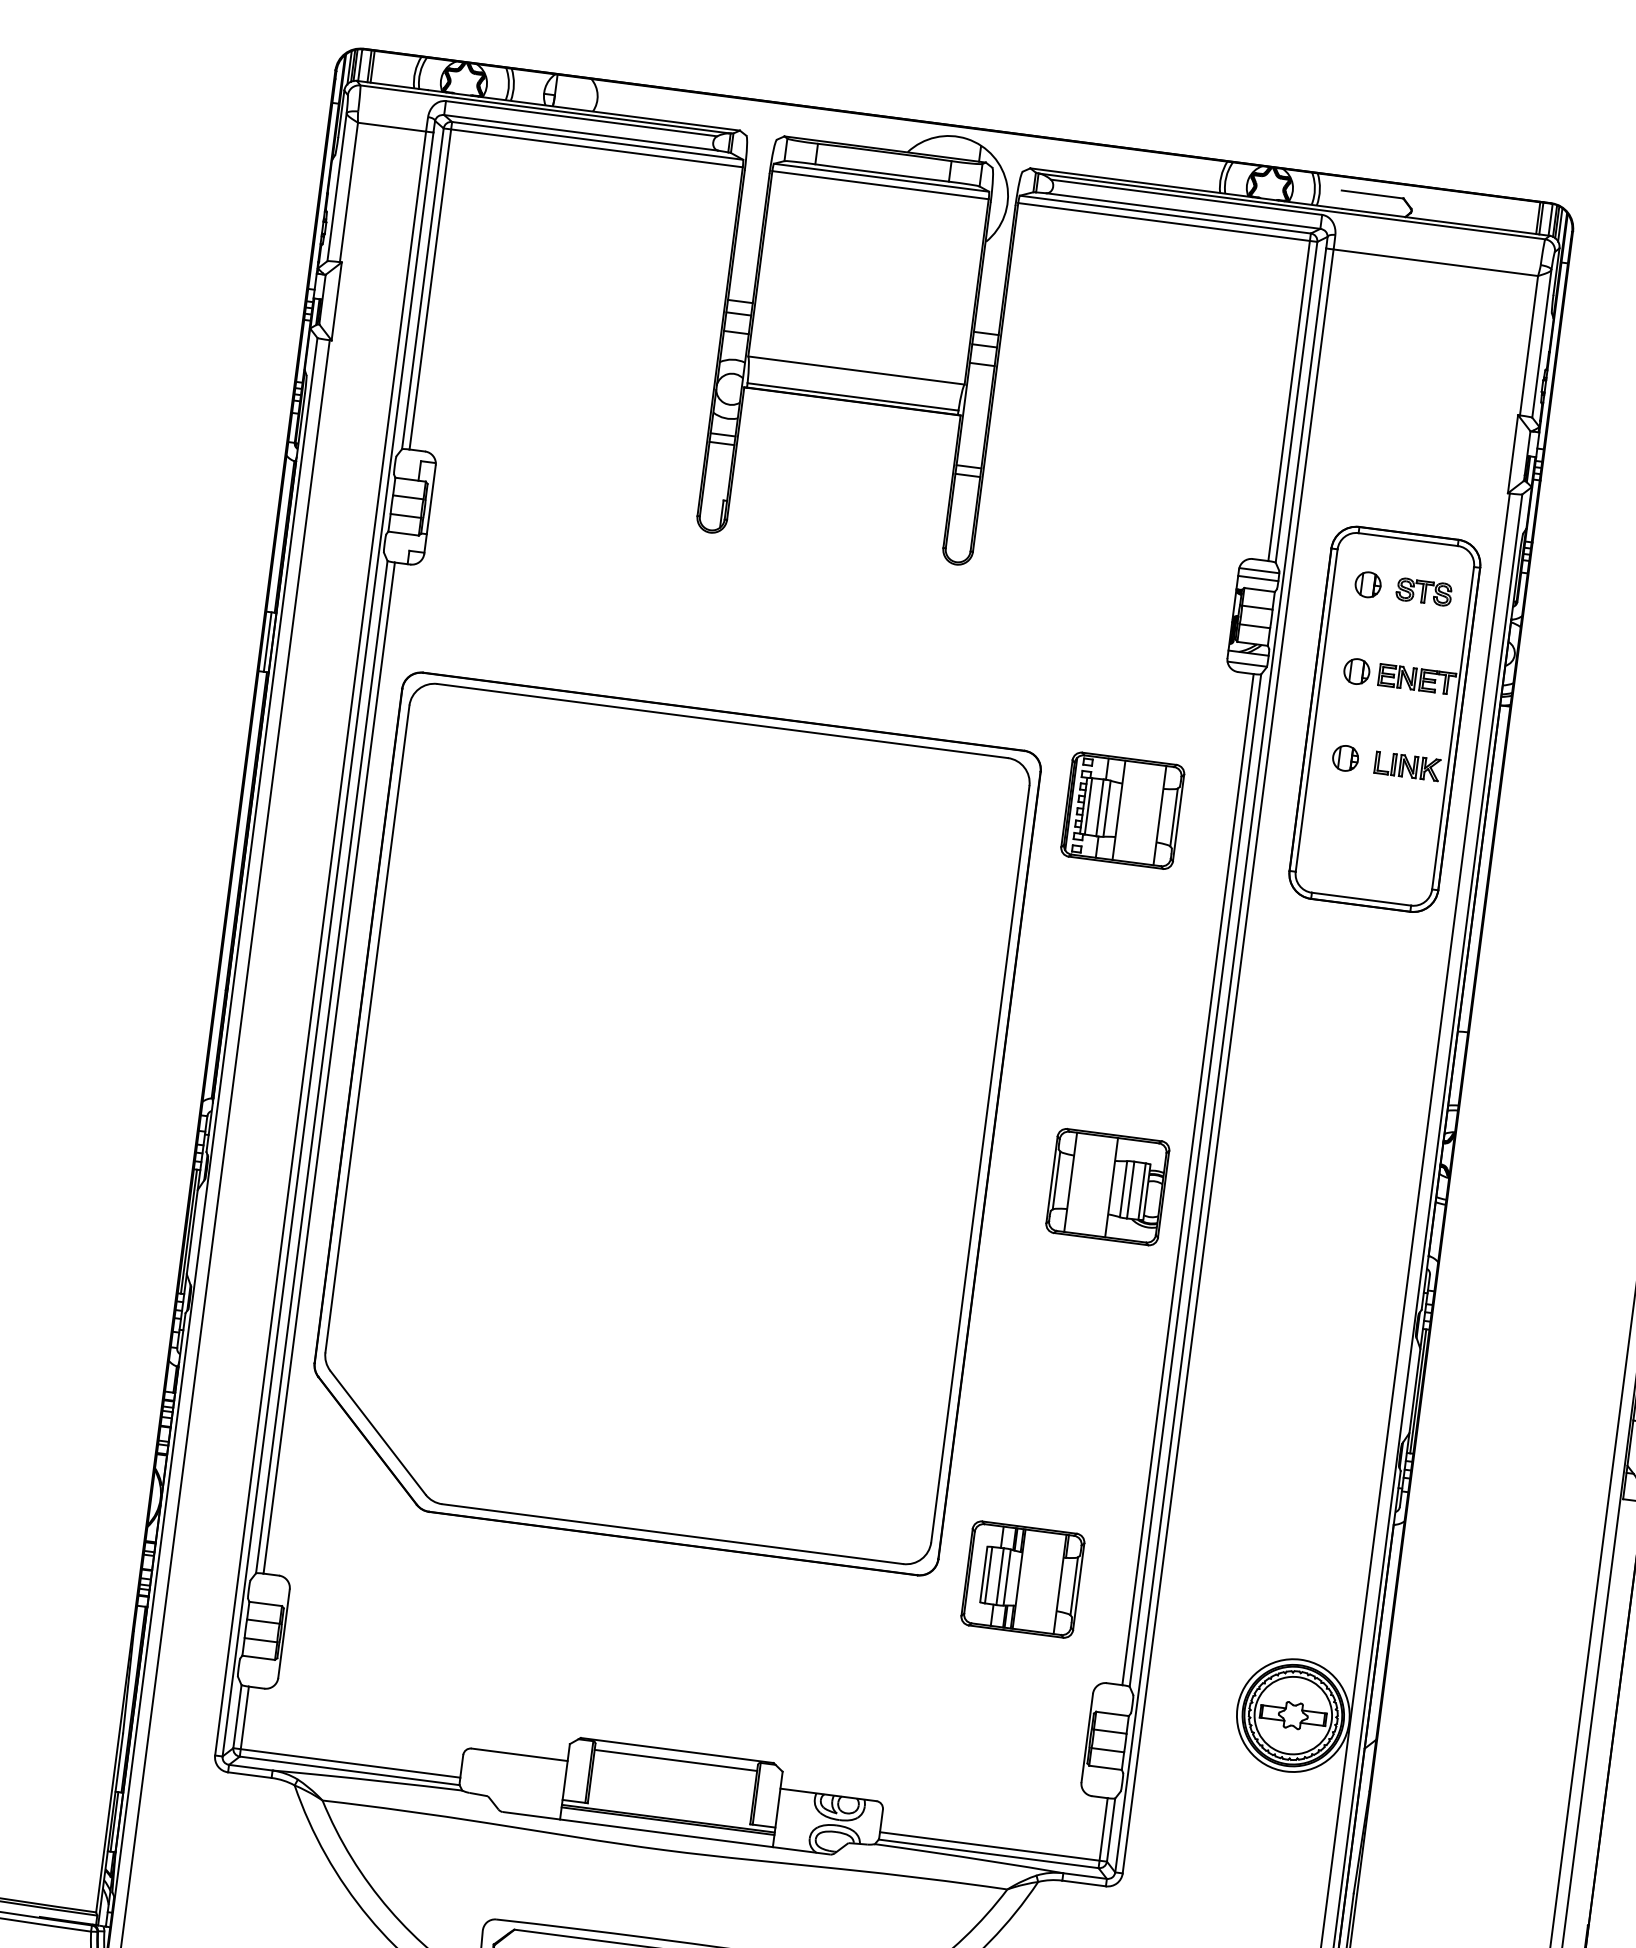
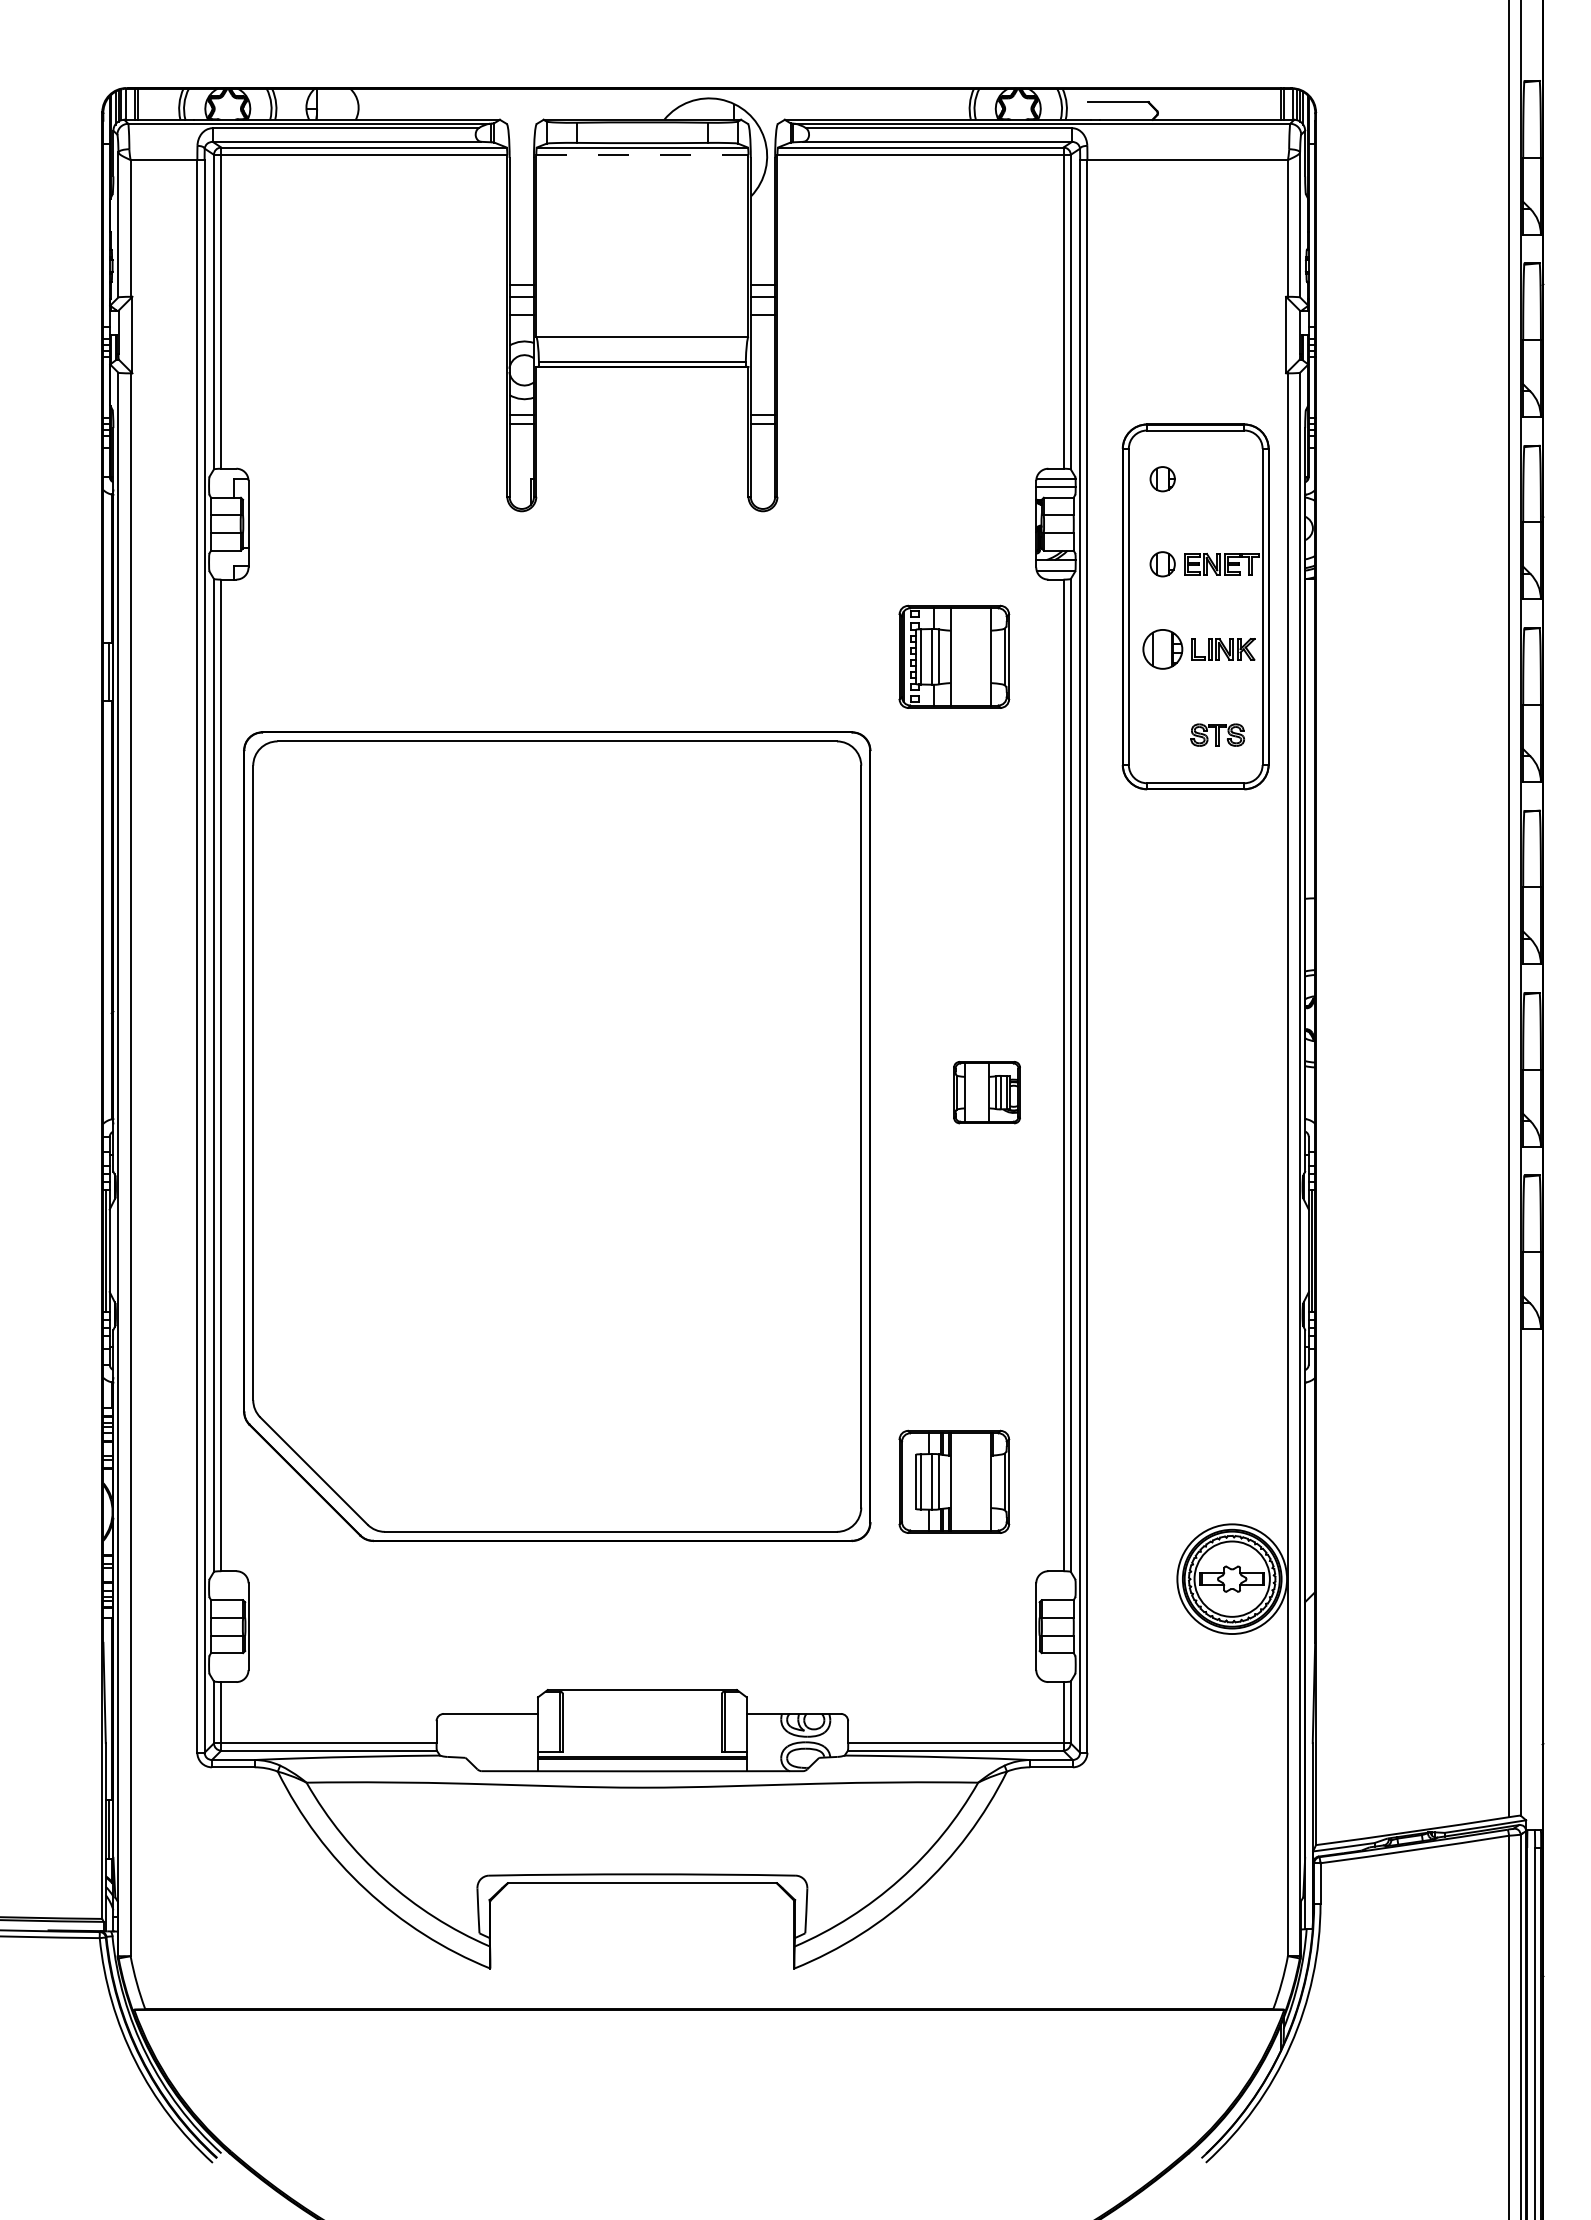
line: (880, 184) -> (642, 154), solid -> dashed
part: (1424, 591) -> (1217, 734), moved
part: (1345, 758) -> (1162, 649), size x1.6
part: (1122, 810) -> (954, 656), moved
part: (670, 1123) -> (557, 1136), moved
part: (1107, 1186) -> (986, 1092), size x0.6
line: (676, 1760) -> (642, 1699), removed

